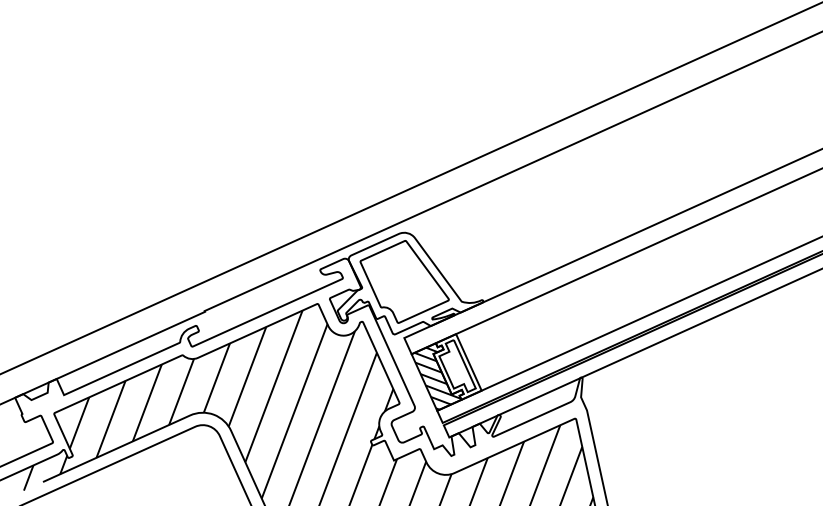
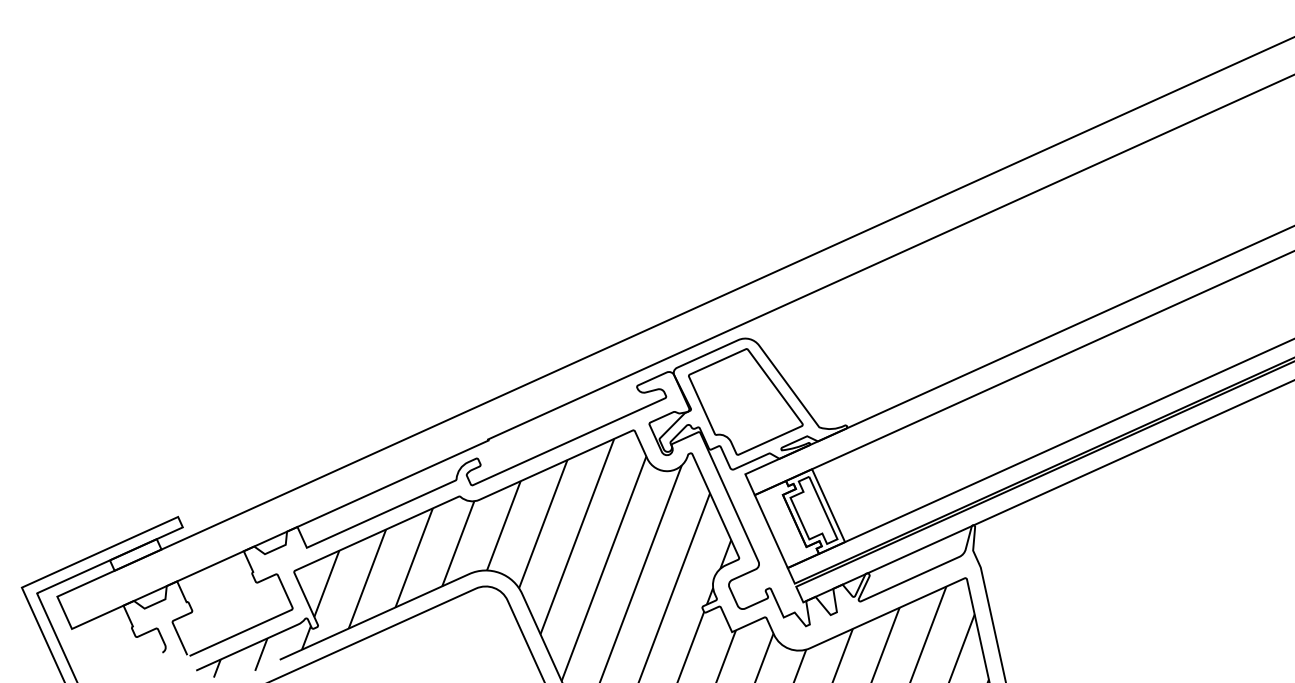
hatch: (437, 378) -> (788, 526), removed

